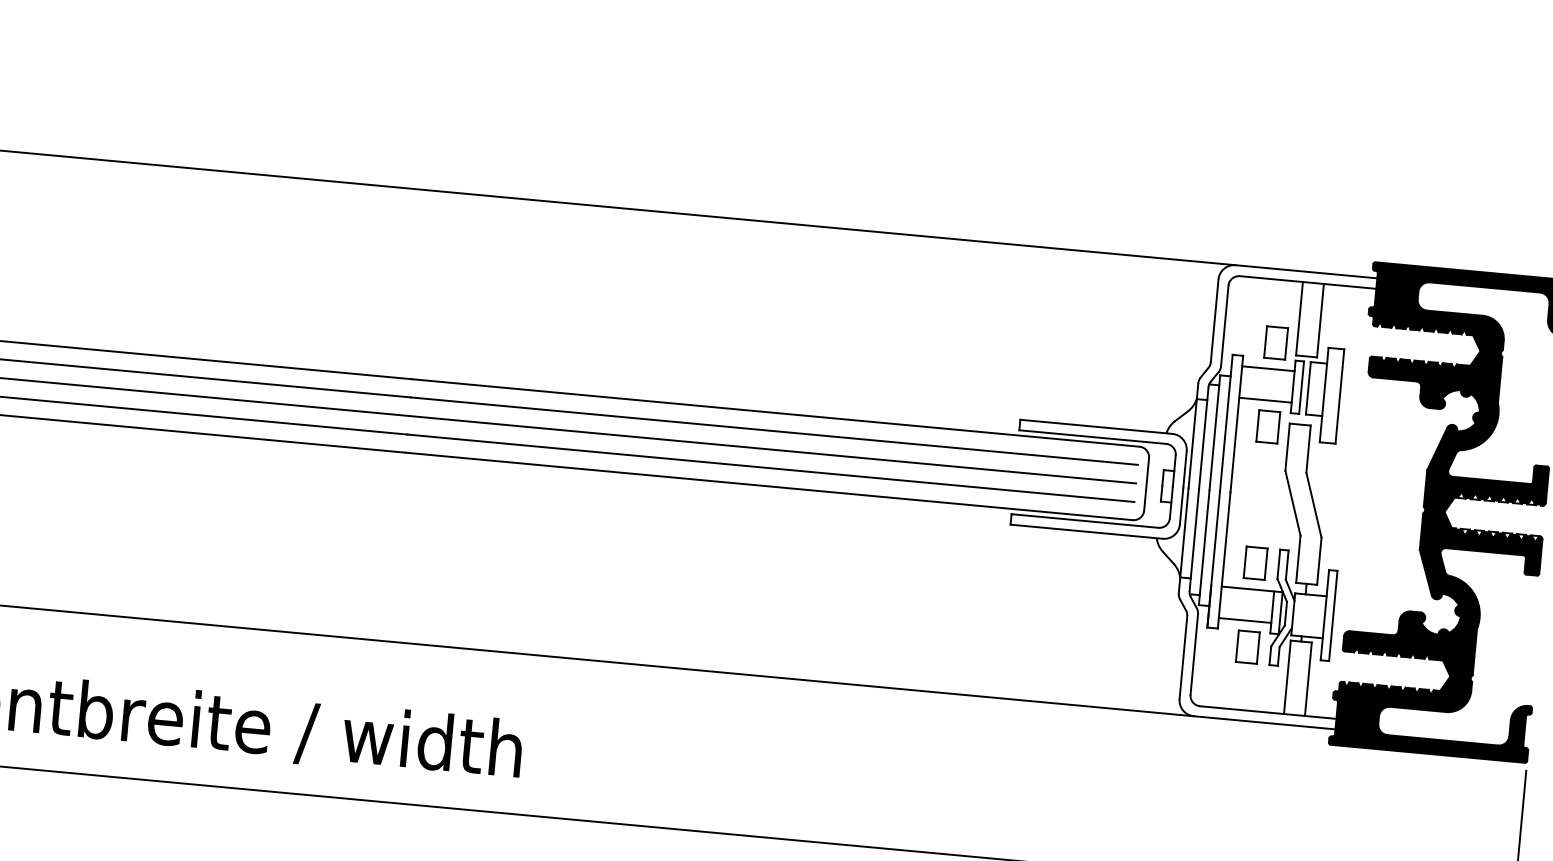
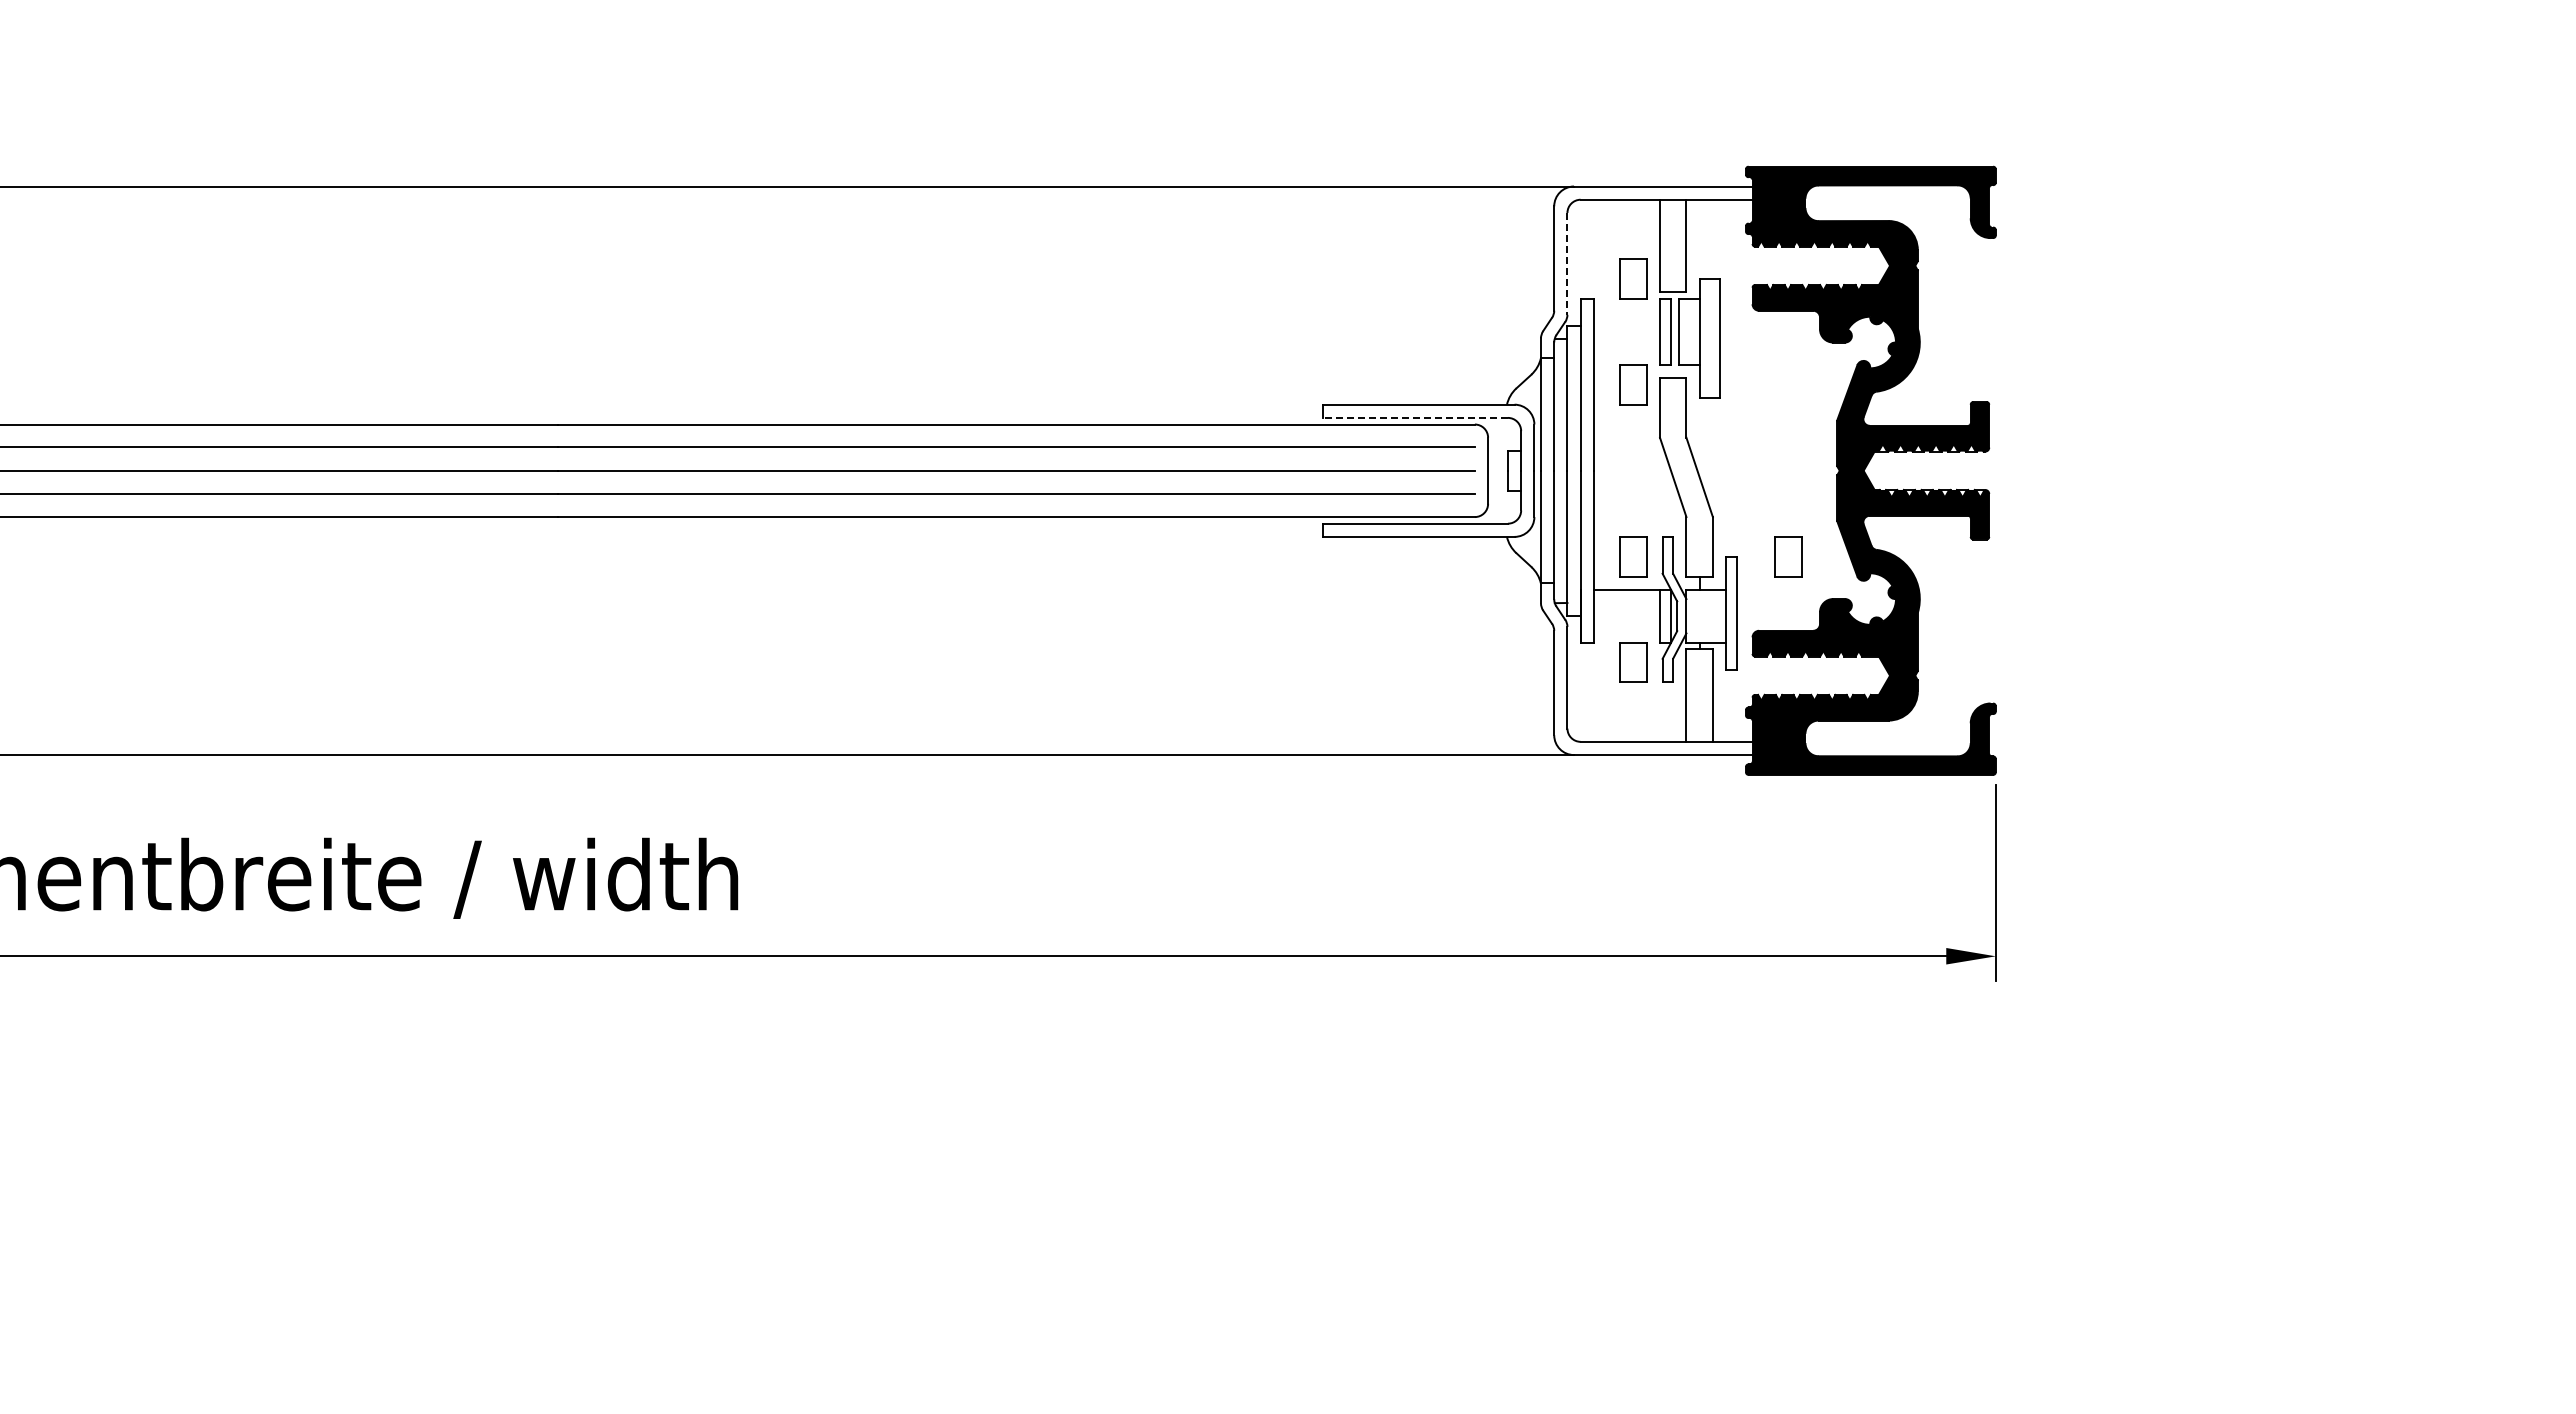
line: (1224, 325) -> (1567, 263), solid -> dashed
line: (1268, 369) -> (1626, 312), removed
line: (1265, 399) -> (1626, 351), removed
line: (1092, 436) -> (1415, 417), solid -> dashed
part: (1378, 574) -> (1788, 556), added
line: (1244, 620) -> (1626, 629), removed

